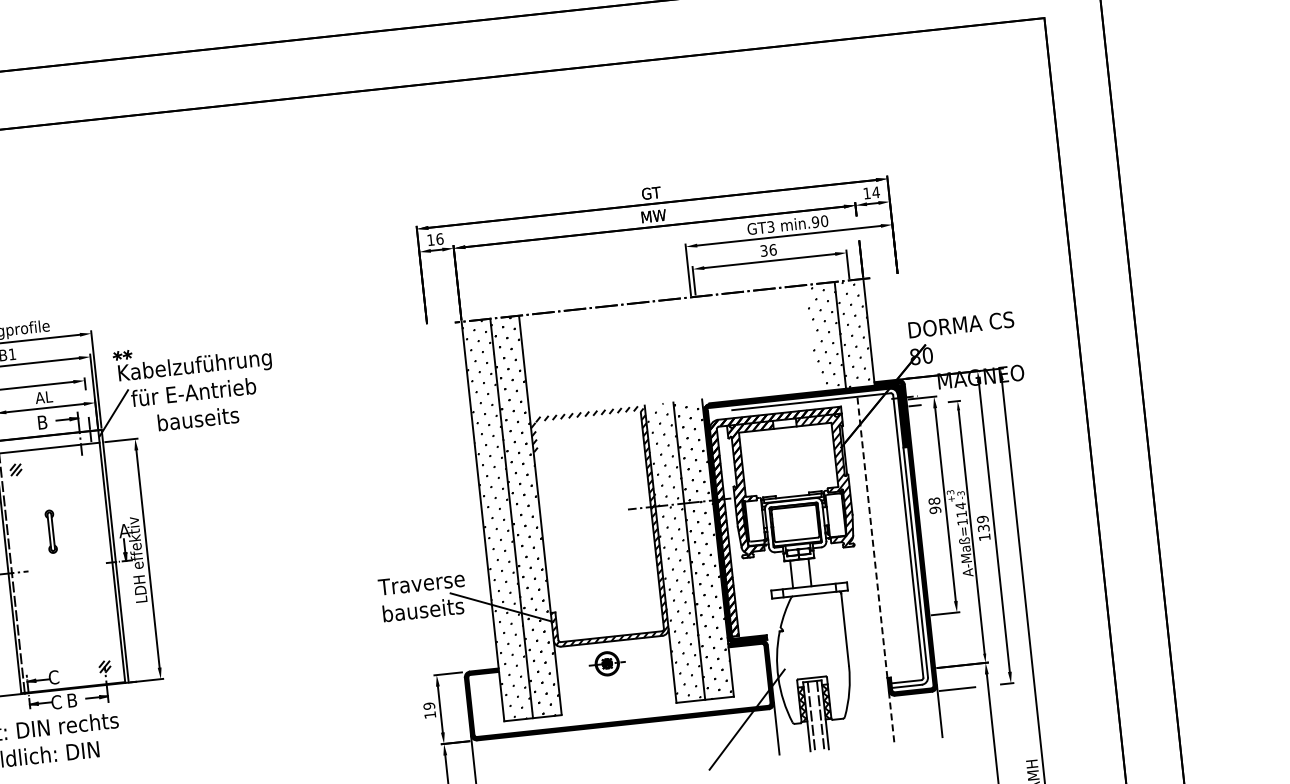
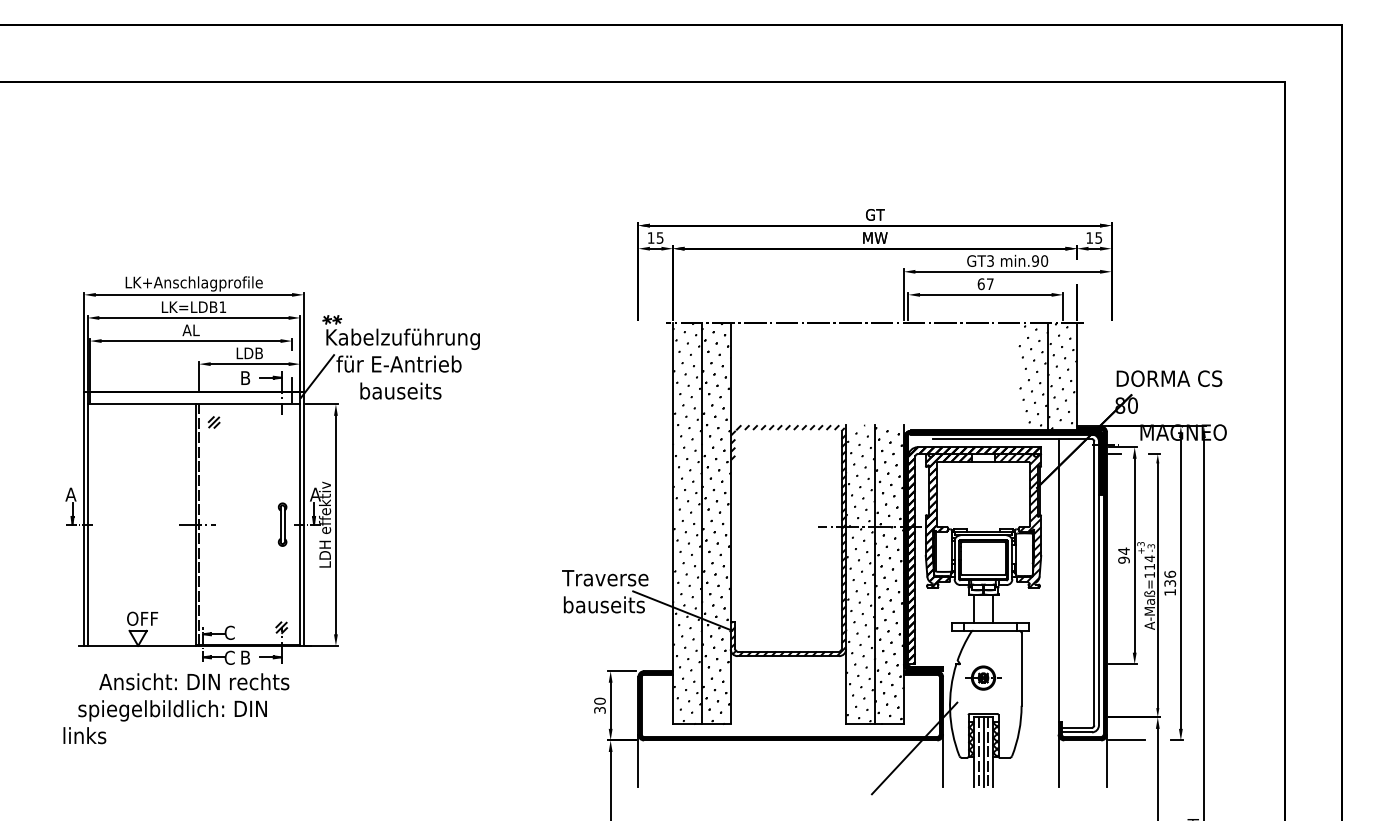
text: (875, 192) -> (1098, 237), 14 -> 15
text: (439, 238) -> (659, 237), 16 -> 15
text: (768, 250) -> (985, 284), 36 -> 67
text: (43, 397) -> (249, 353), AL -> LDB
text: (933, 500) -> (1123, 550), 98 -> 94
text: (983, 518) -> (1170, 573), 139 -> 136
part: (51, 531) -> (282, 524), moved
line: (872, 537) -> (1058, 580), dashed -> solid
part: (607, 663) -> (983, 677), moved
text: (429, 710) -> (599, 705), 19 -> 30
line: (815, 715) -> (983, 751), added
line: (891, 716) -> (1058, 760), dashed -> solid

